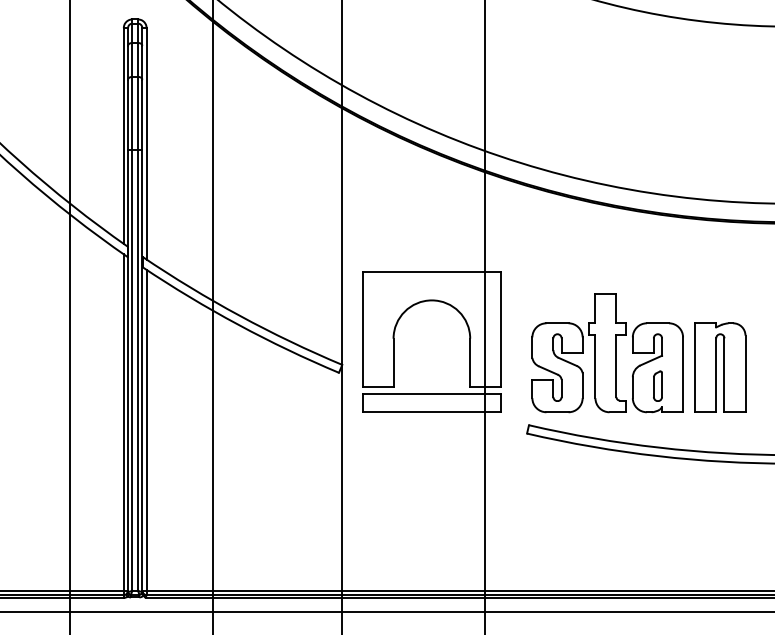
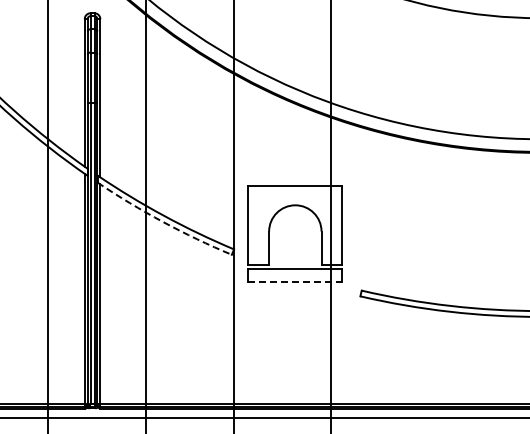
arc: (237, 324) -> (162, 221), solid -> dashed
part: (638, 353) -> (436, 241), removed
line: (432, 411) -> (295, 281), solid -> dashed

